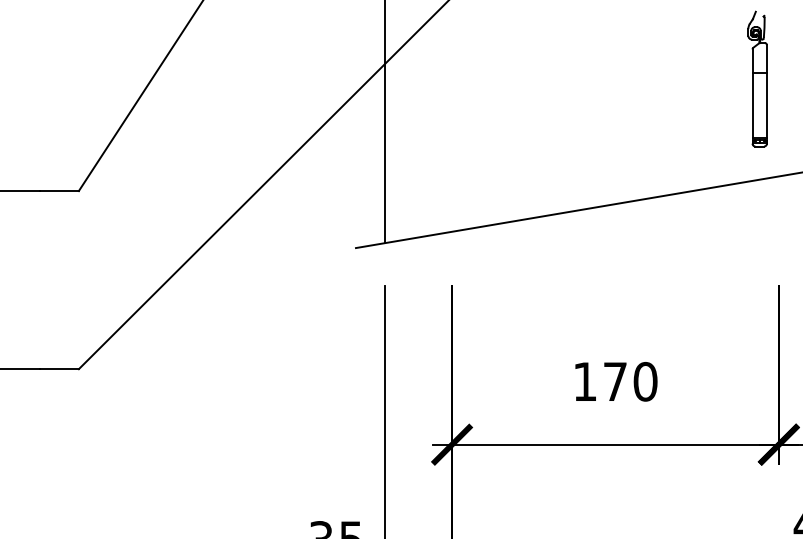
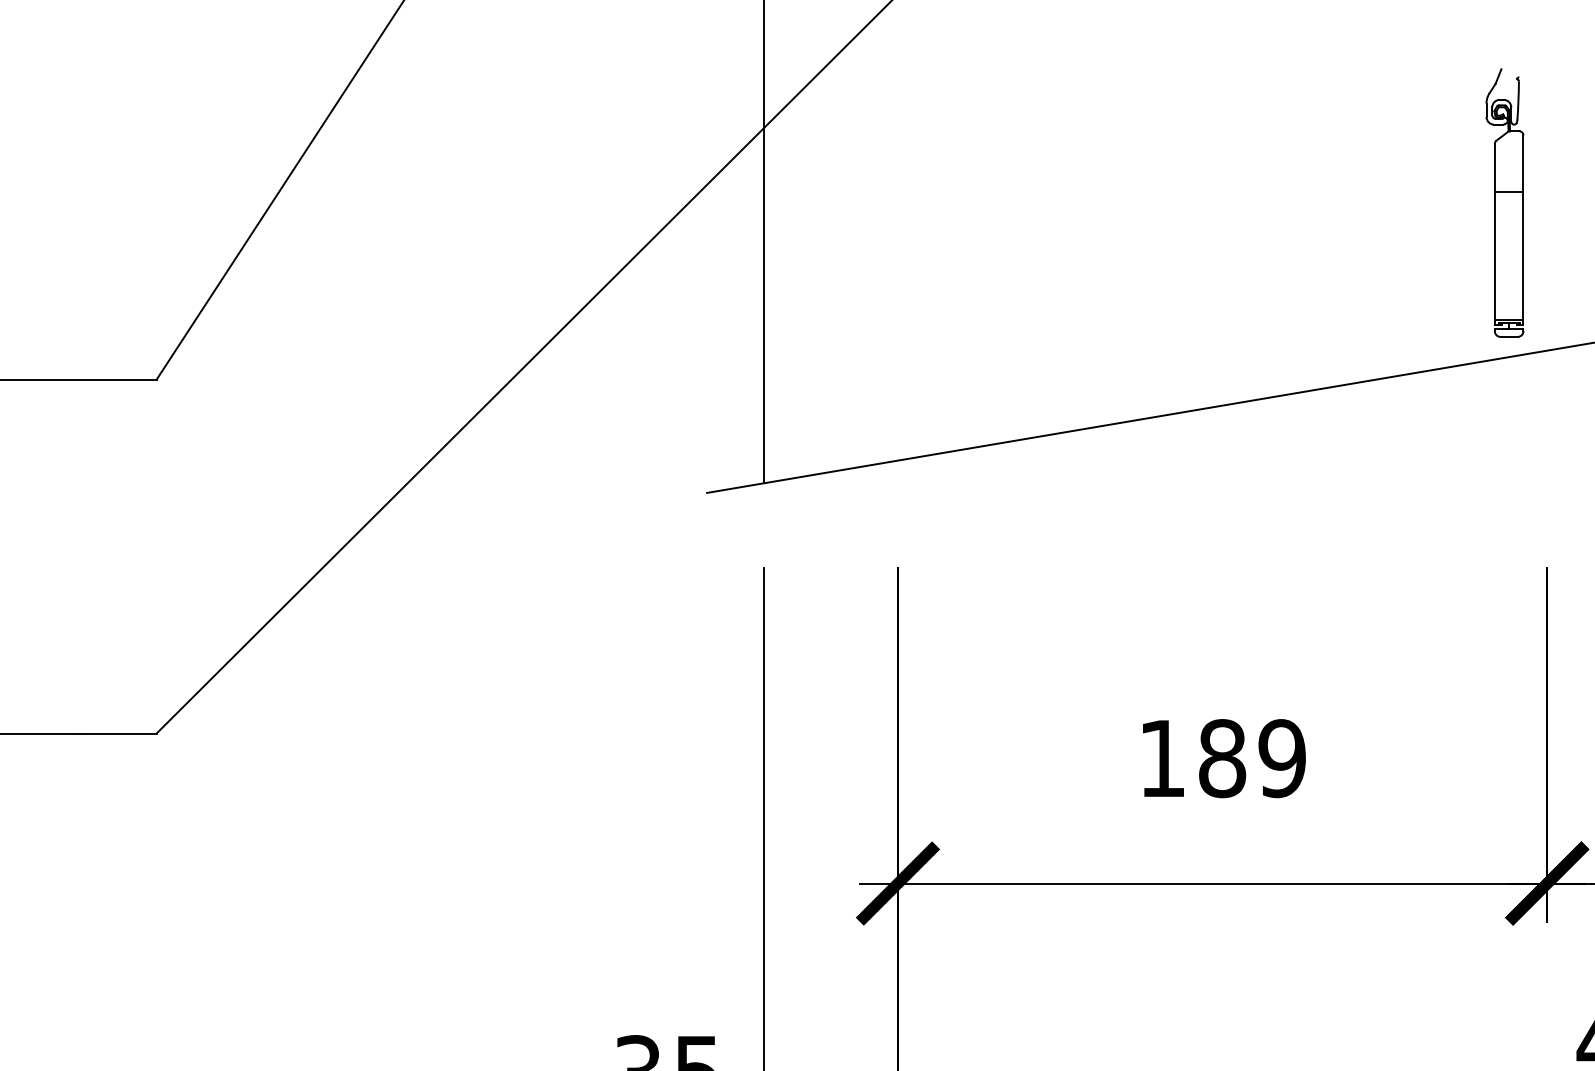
part: (757, 78) -> (1504, 201), moved
text: (630, 381) -> (1252, 757), 170 -> 189

